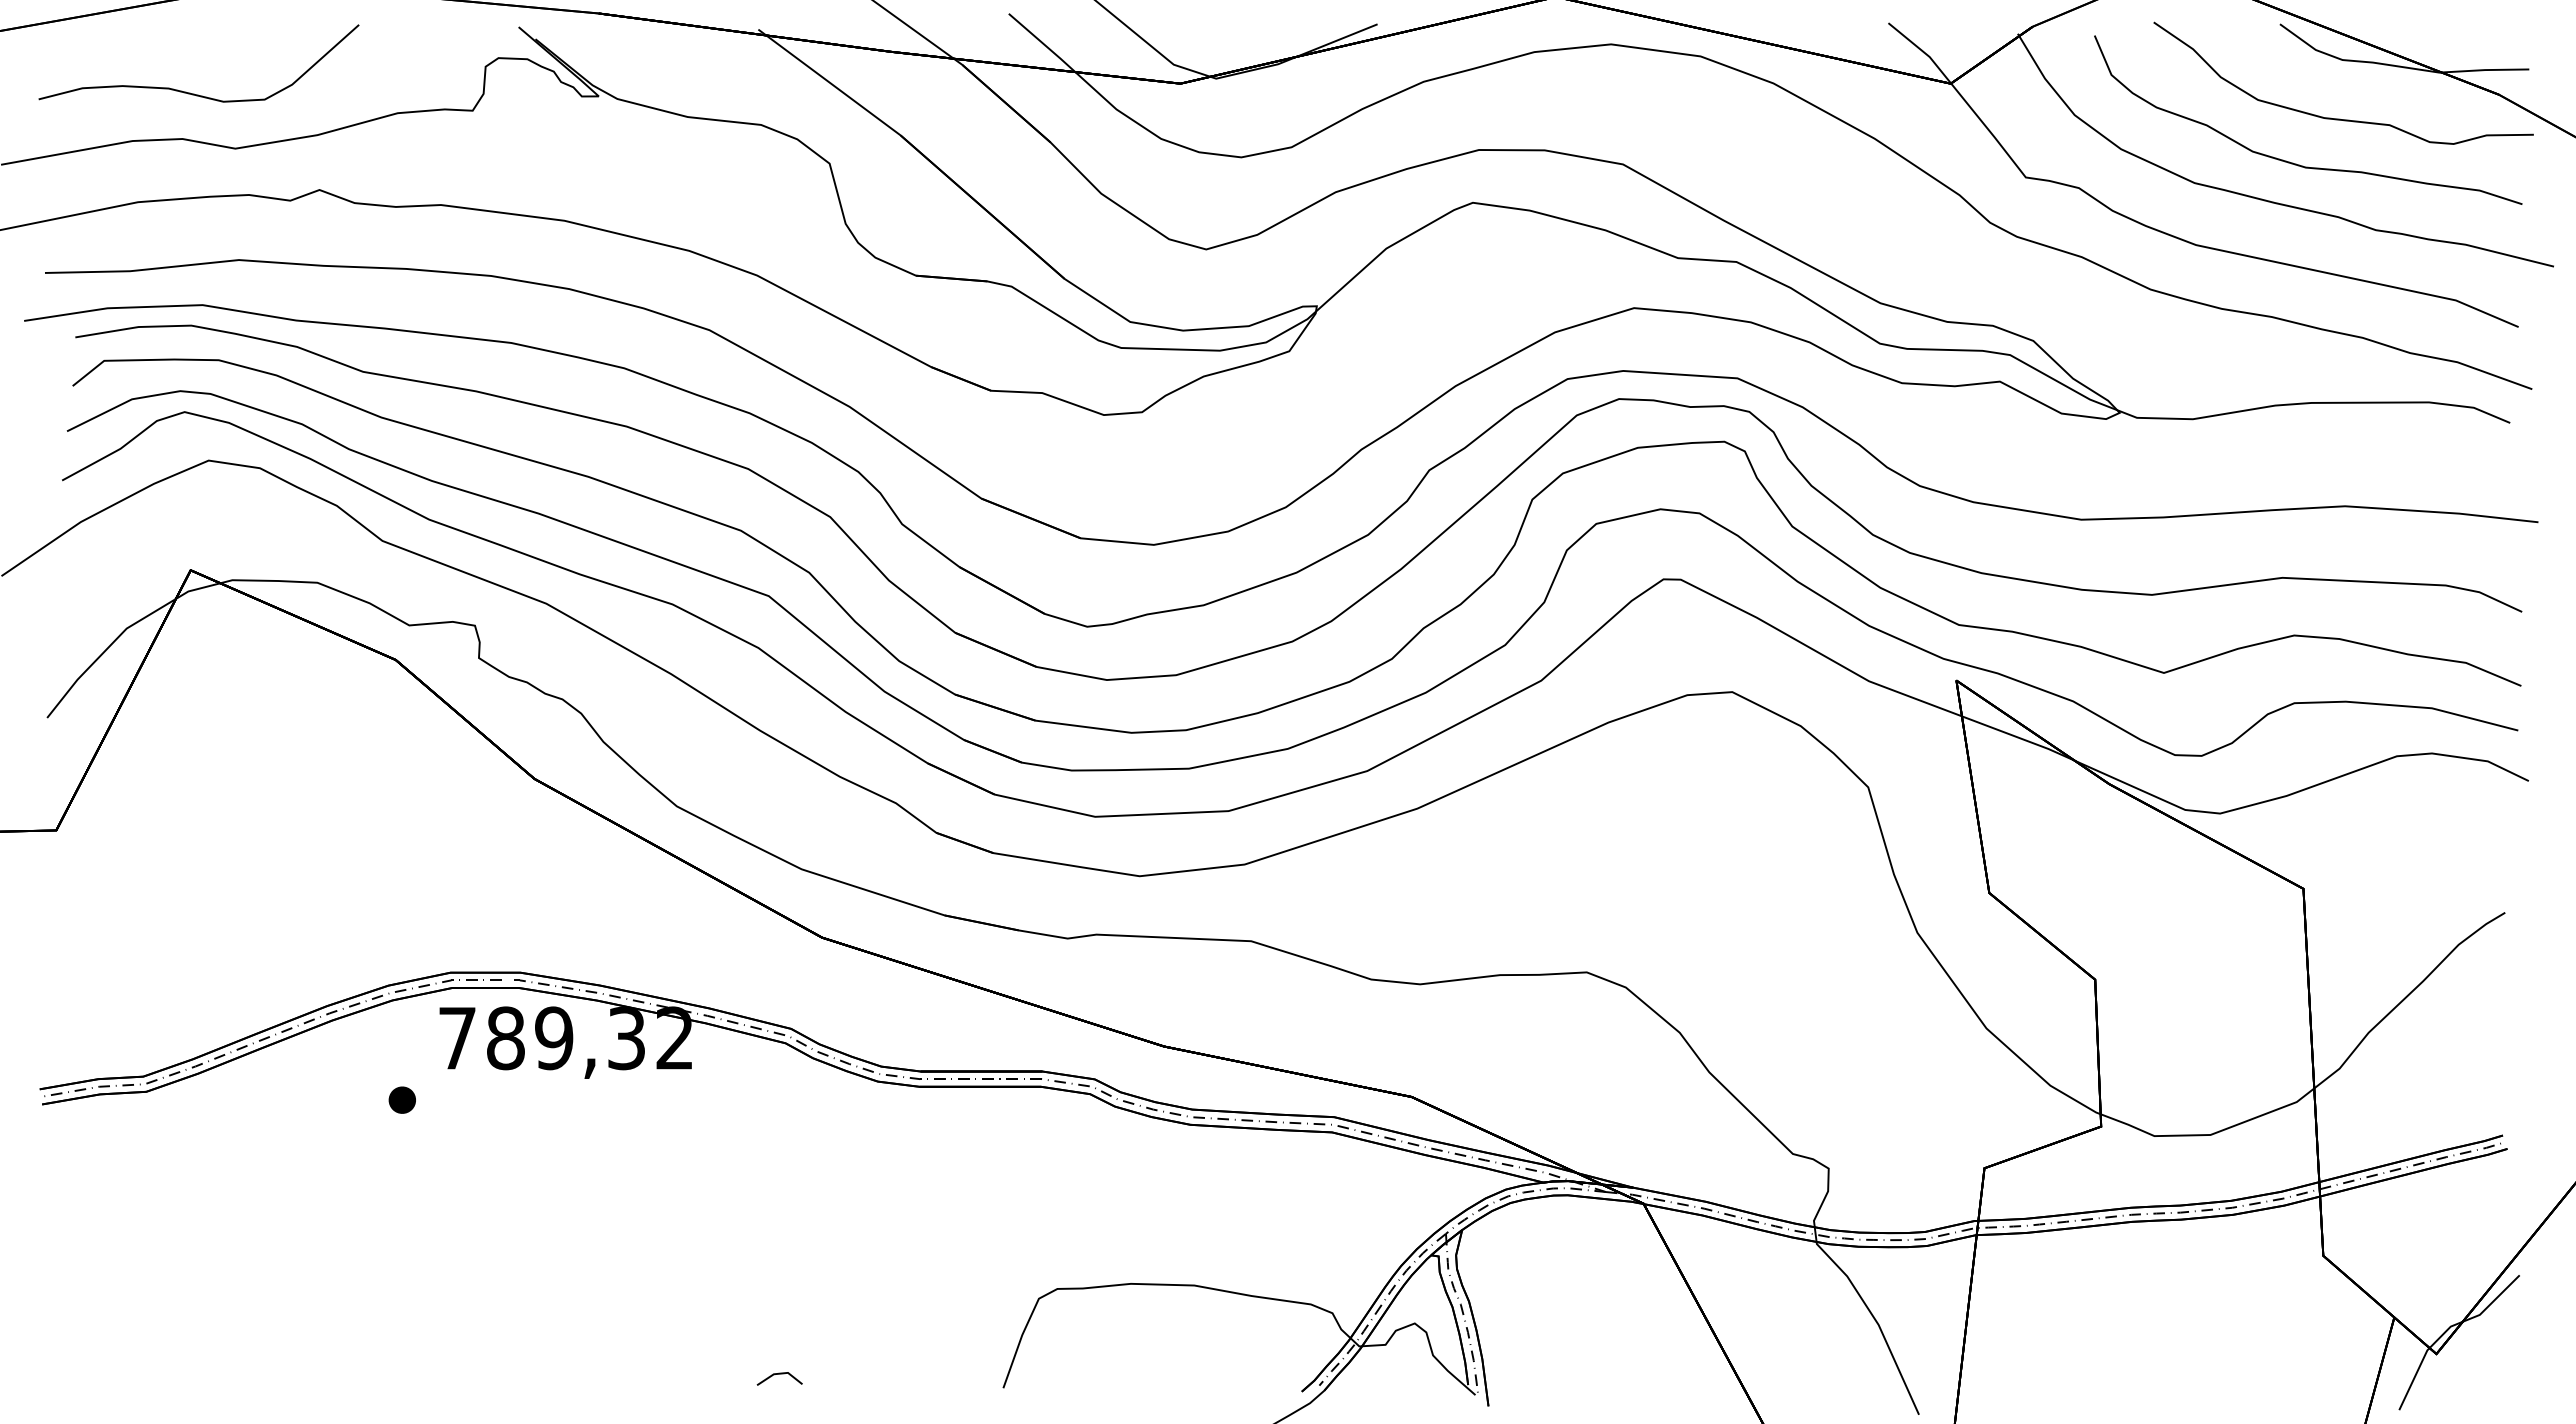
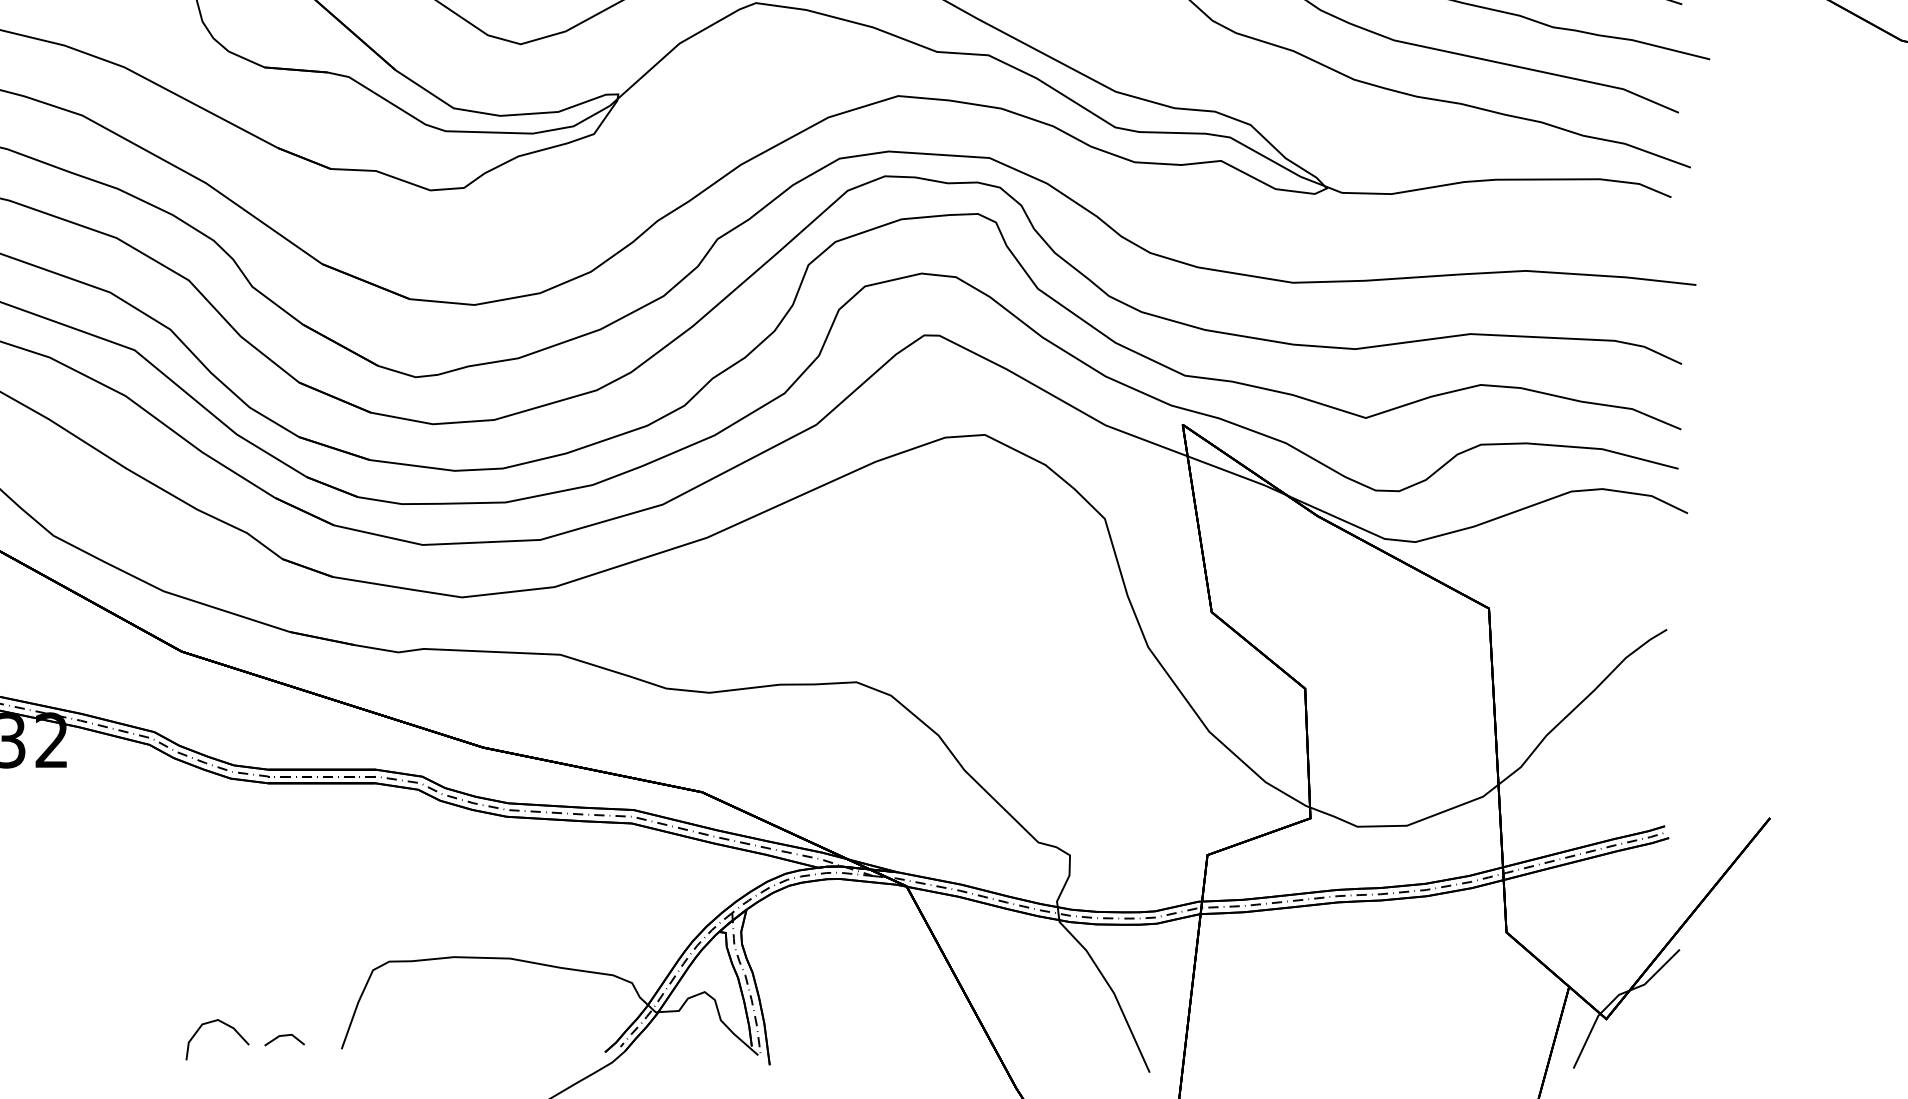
curve: (874, 1362) -> (227, 1026), added
line: (779, 1374) -> (284, 1036), moved

